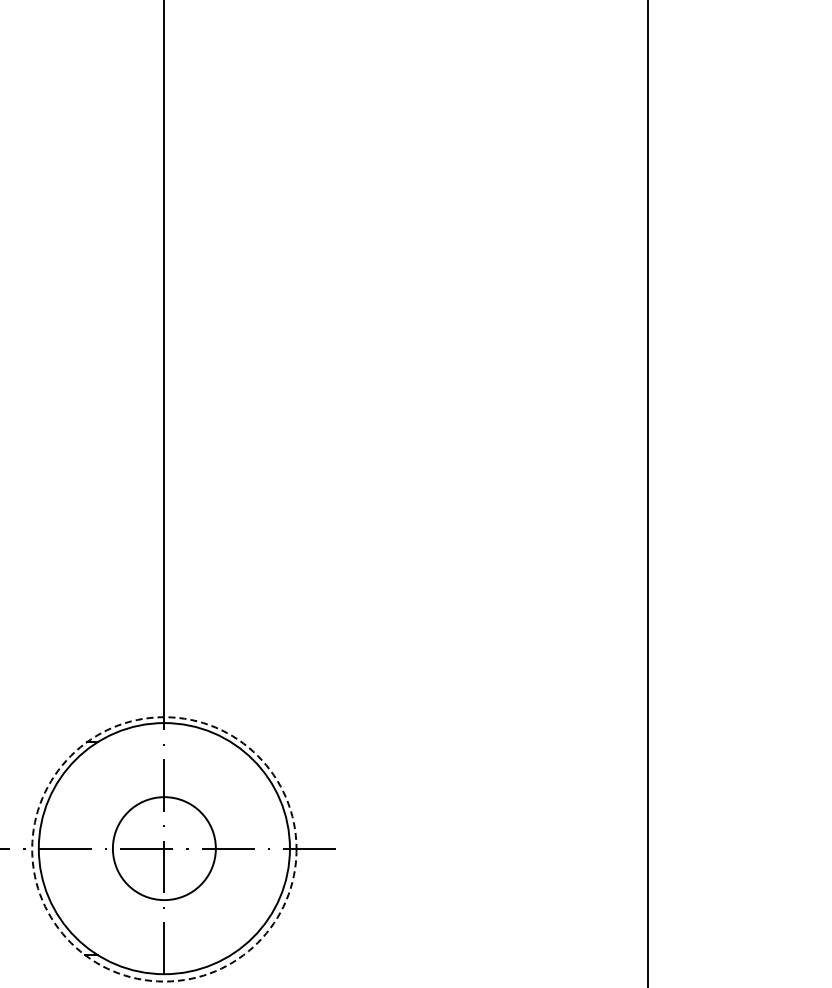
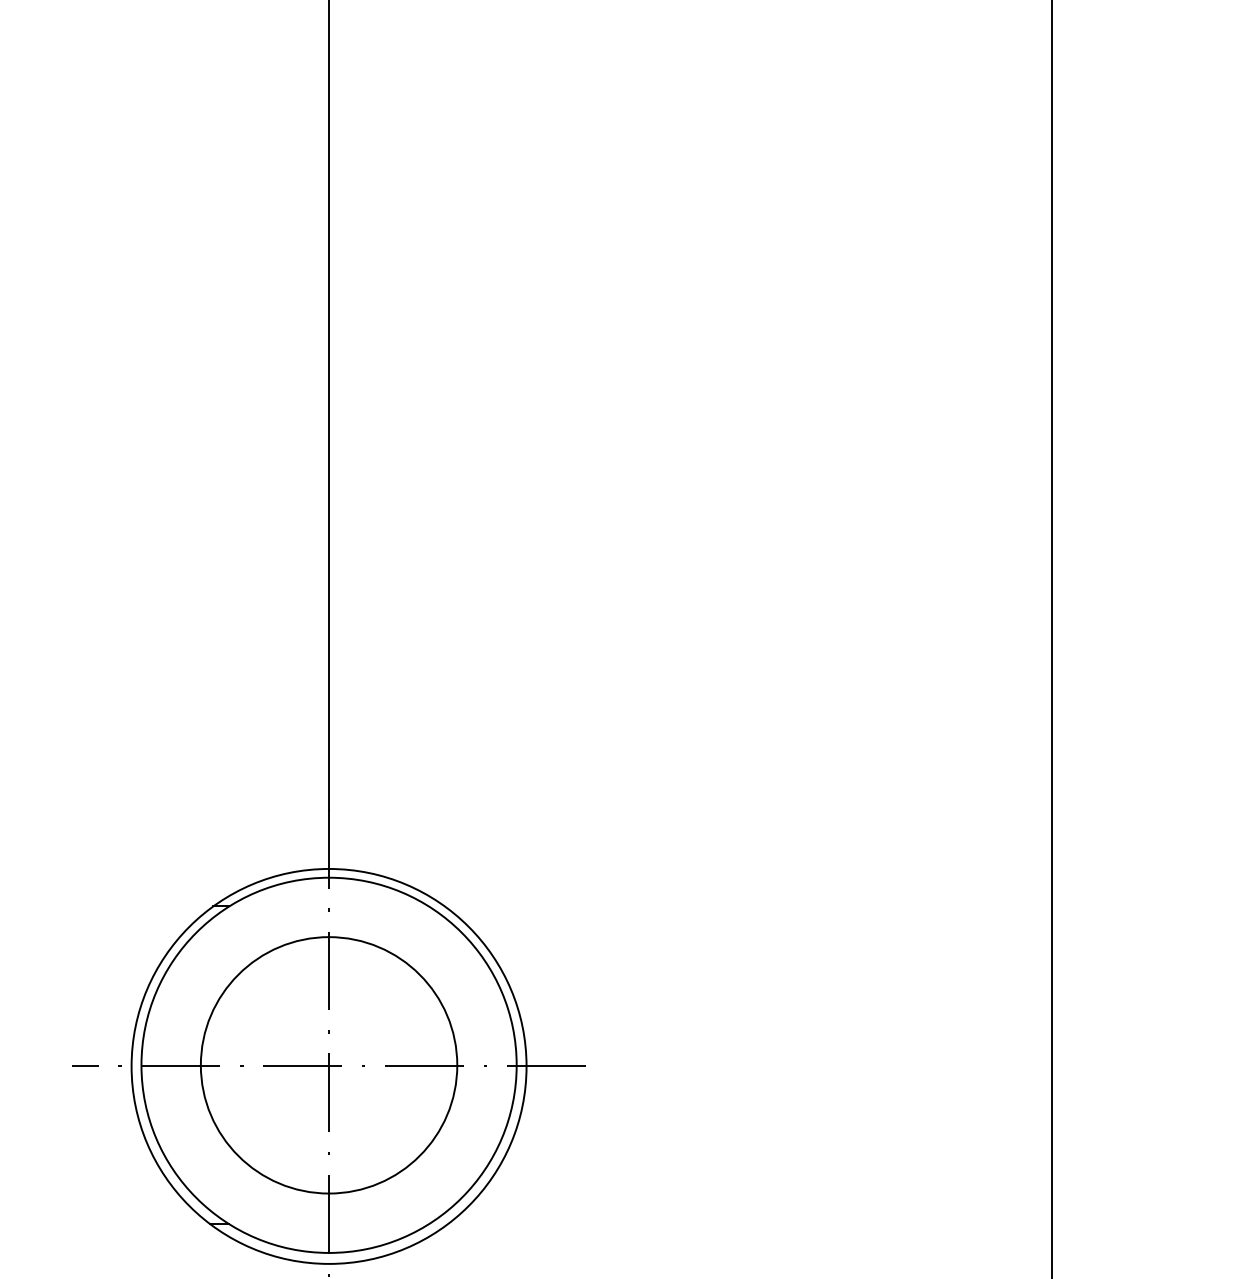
circle: (164, 848) -> (329, 1065), size x1.67
circle: (164, 849) -> (329, 1066), dashed -> solid

